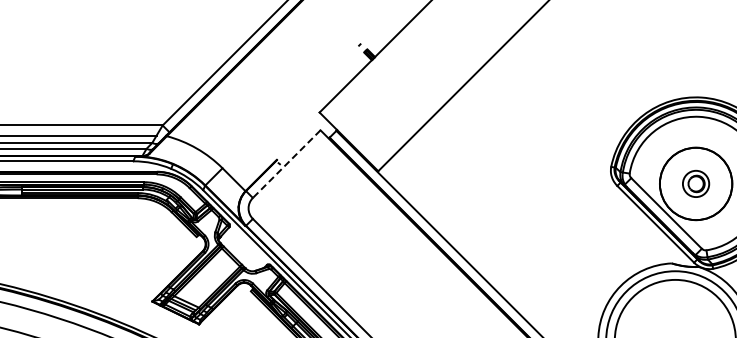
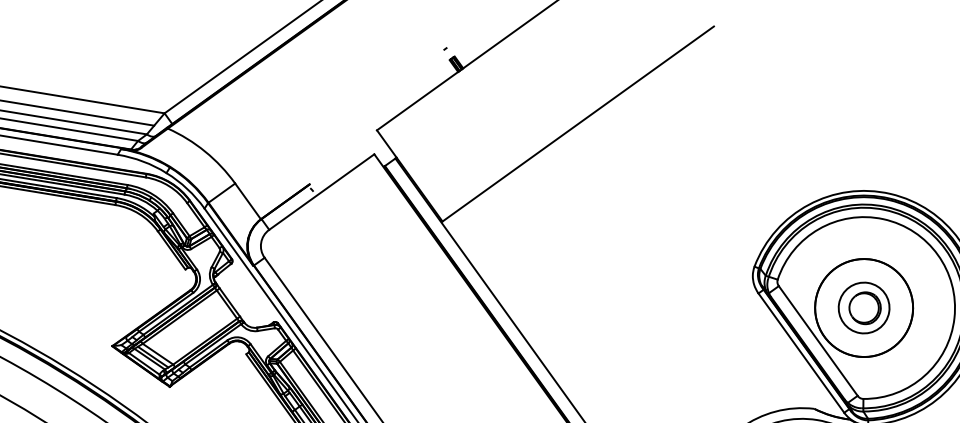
line: (286, 164) -> (321, 192), dashed -> solid
part: (695, 183) -> (863, 307), size x1.43

